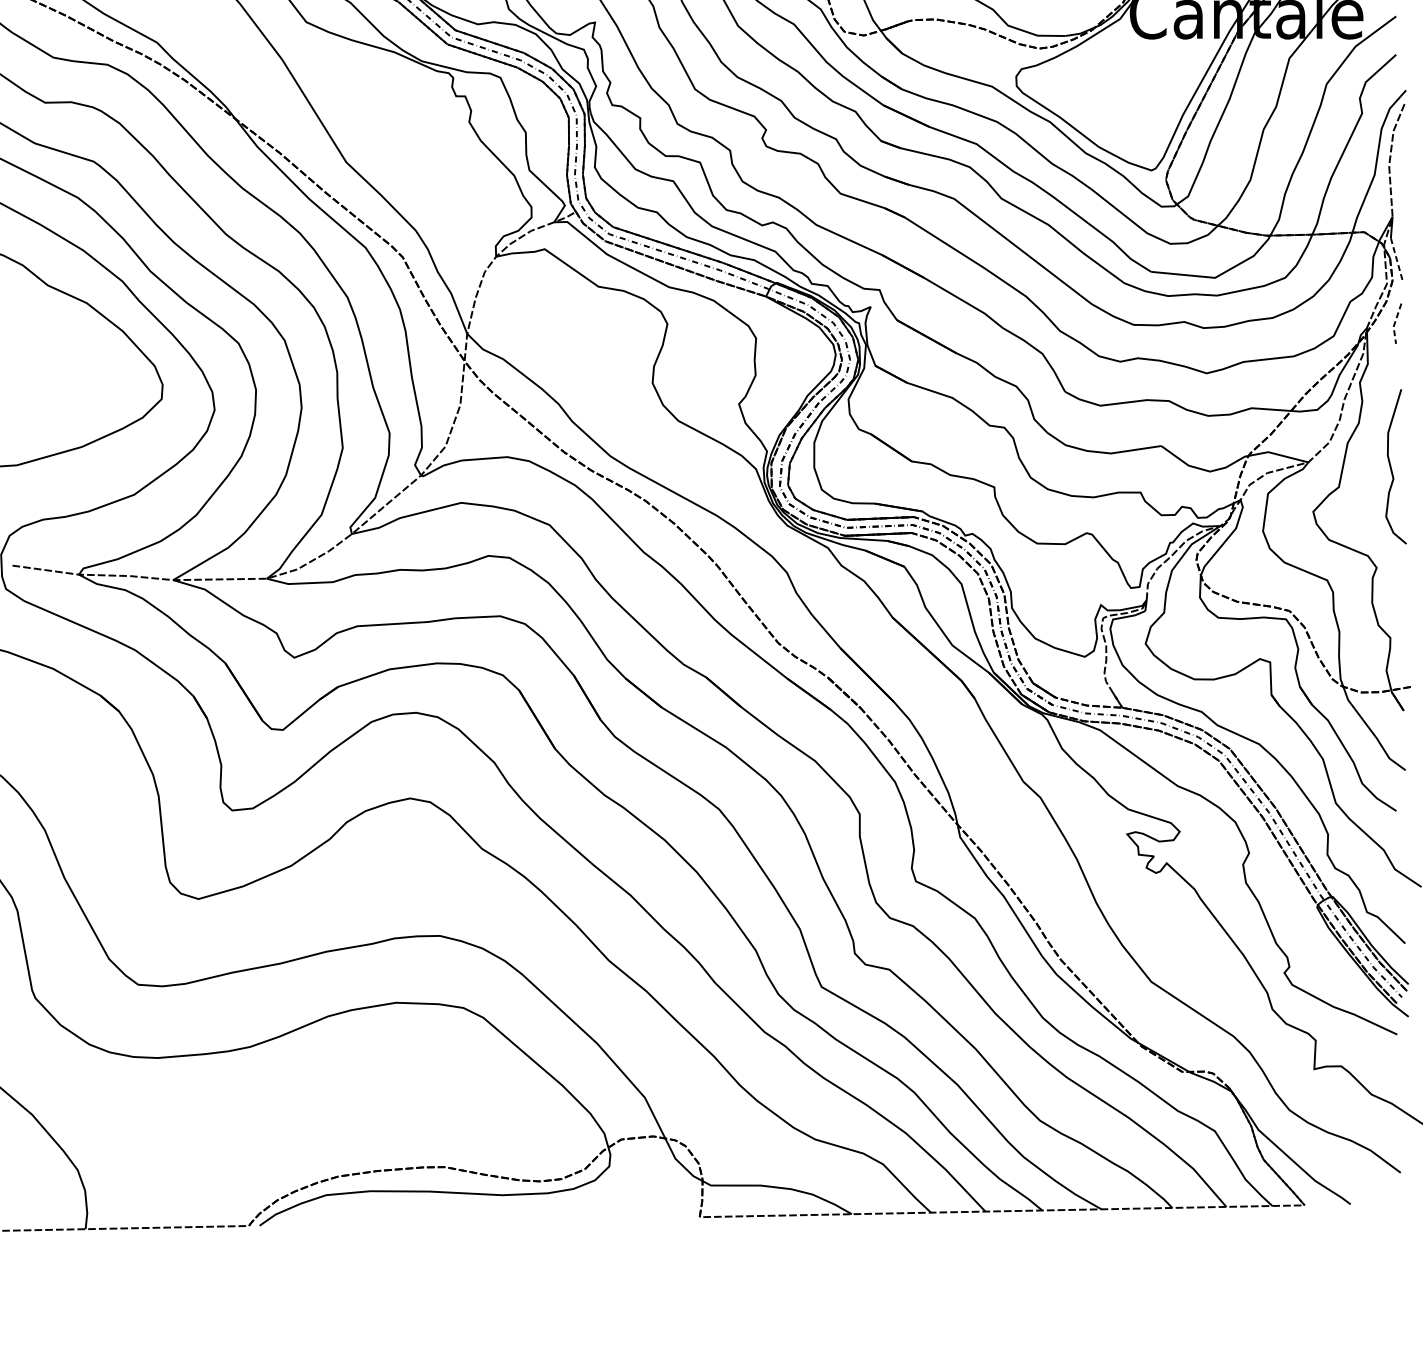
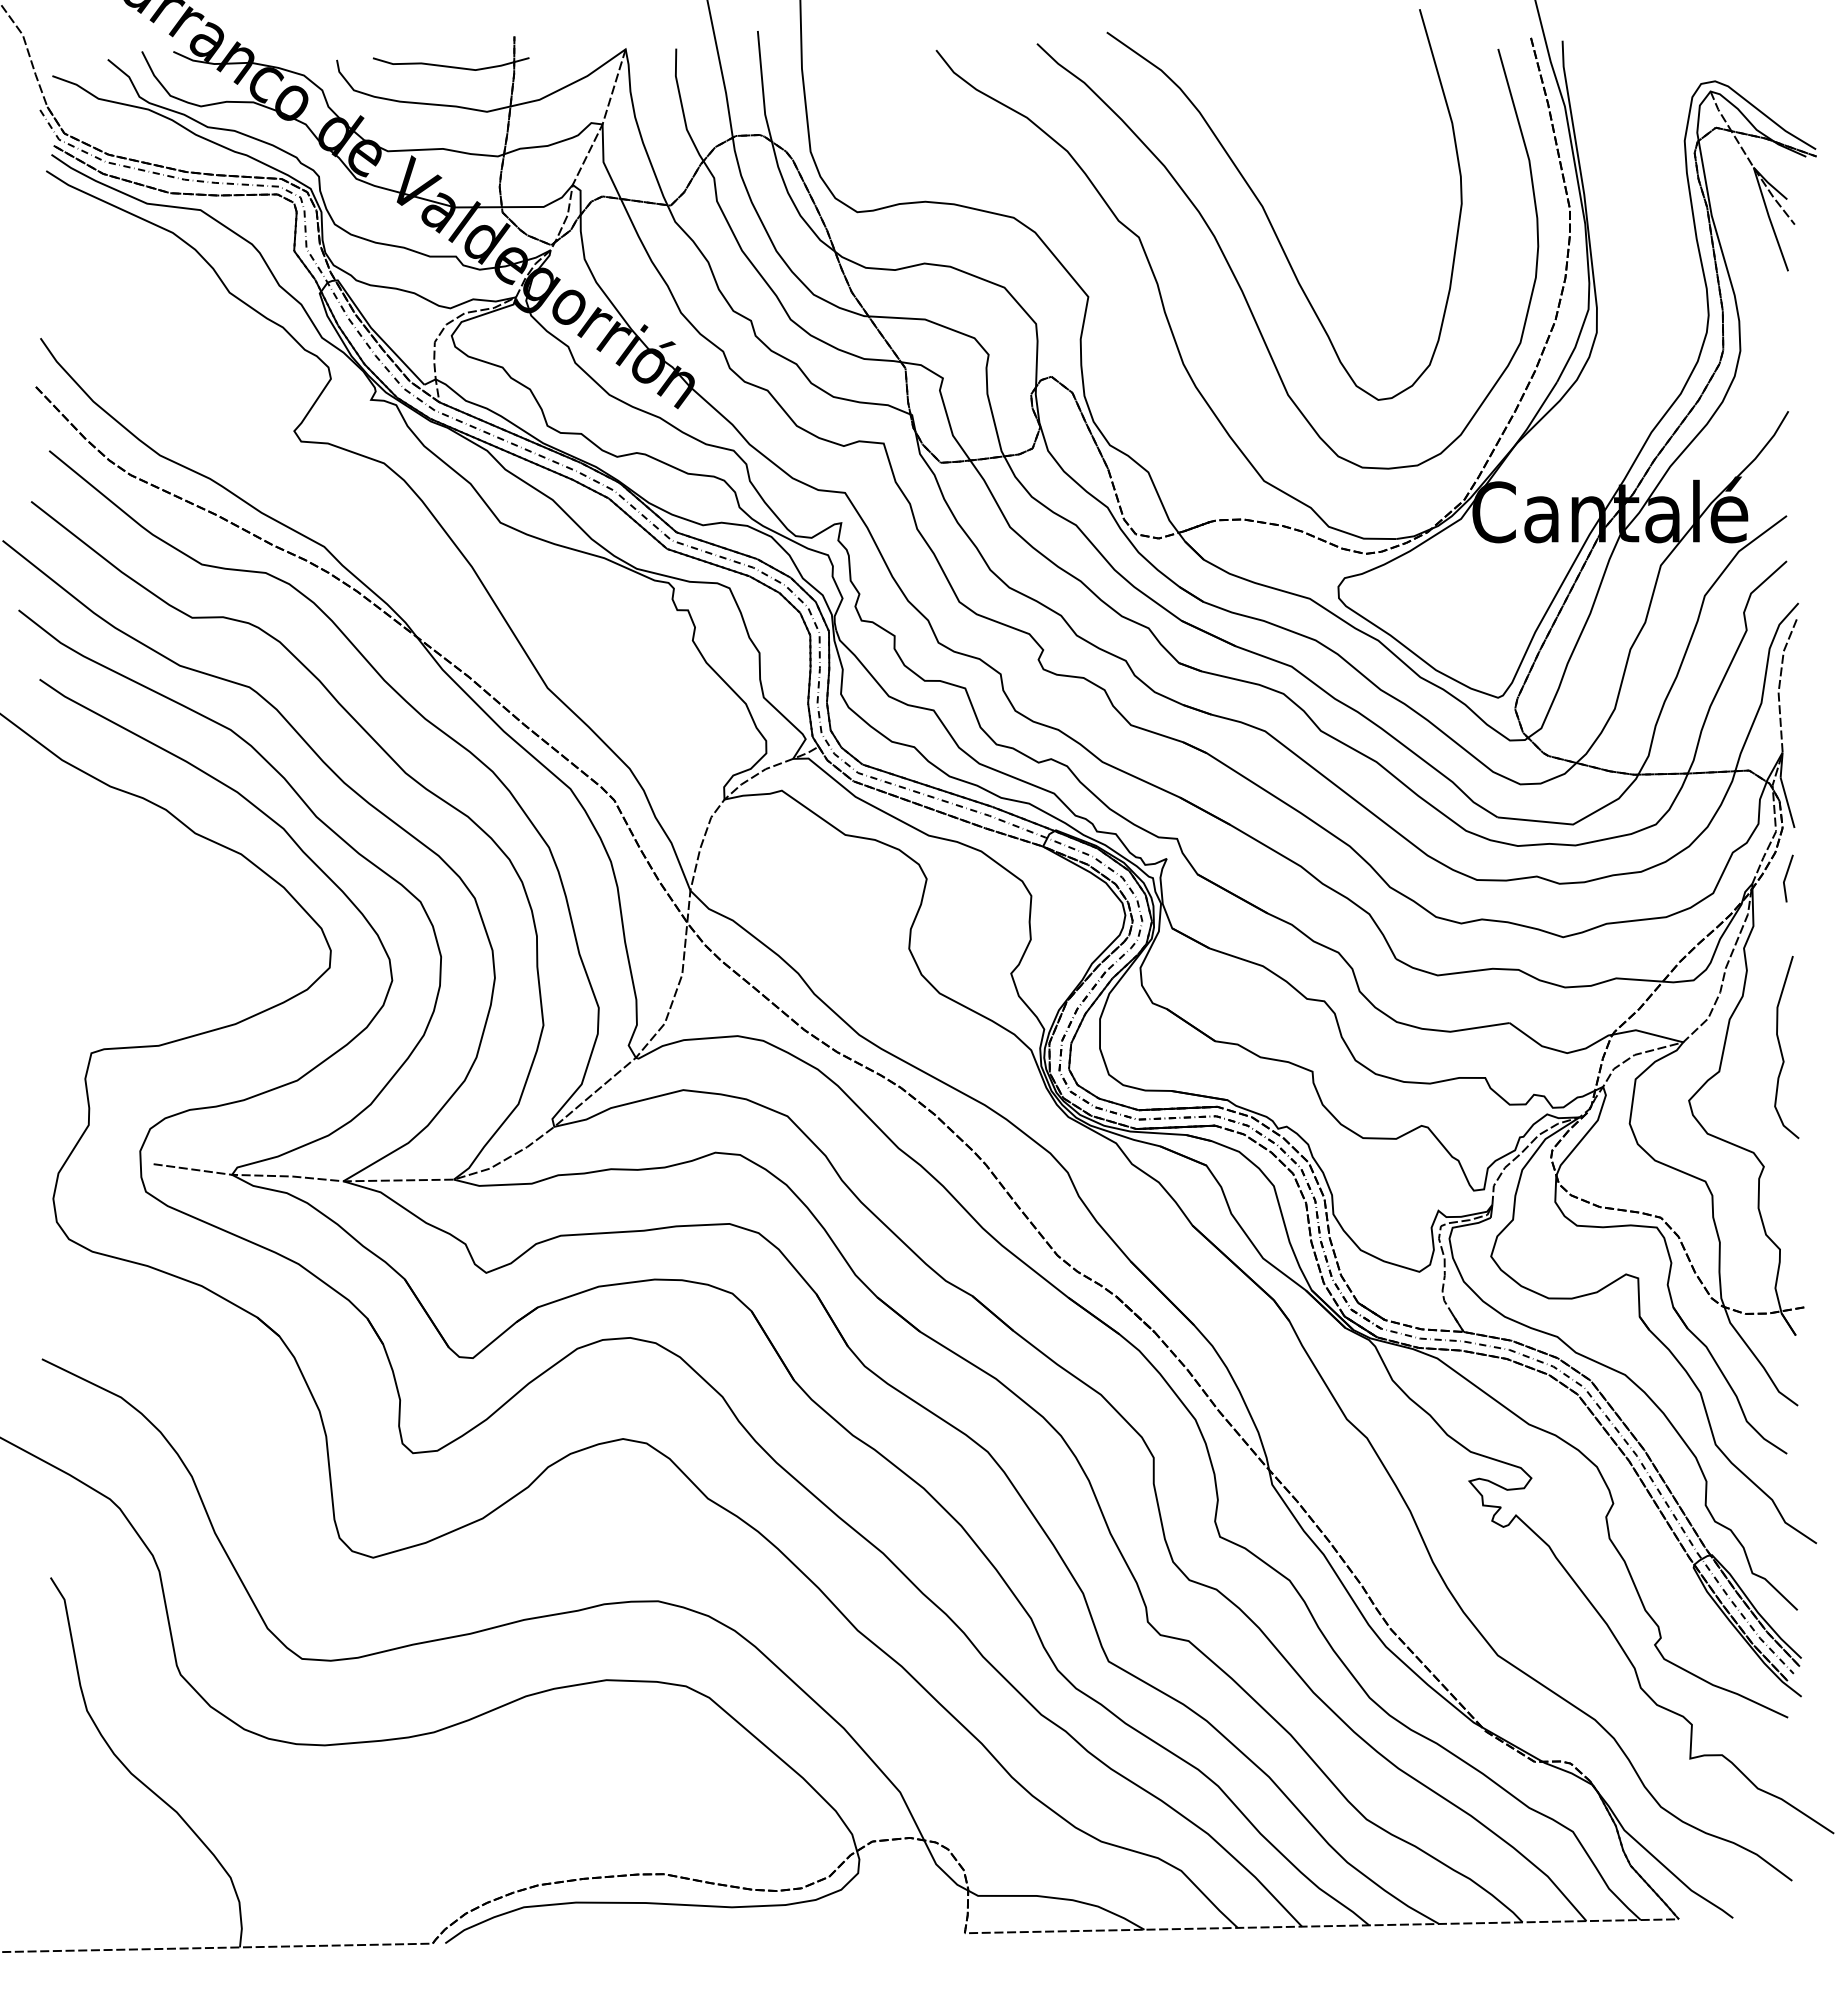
line: (1396, 260) -> (1787, 803), dashed -> solid
line: (1395, 323) -> (1785, 878), dashed -> solid

